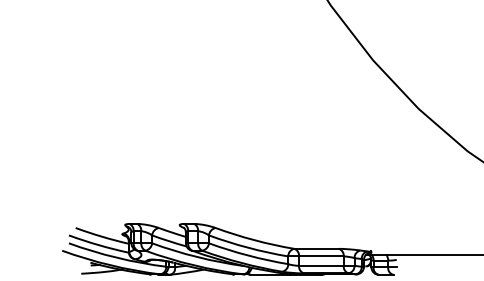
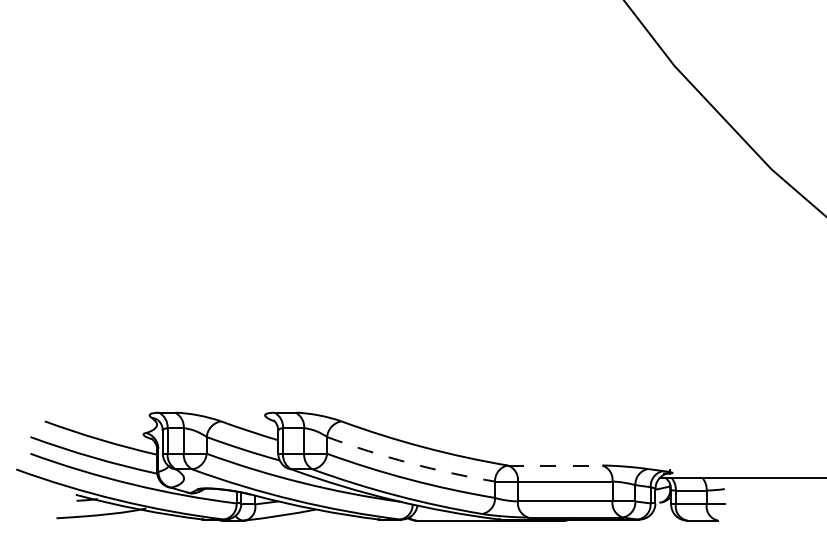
arc: (248, 247) -> (410, 462), solid -> dashed
line: (317, 248) -> (556, 464), solid -> dashed

